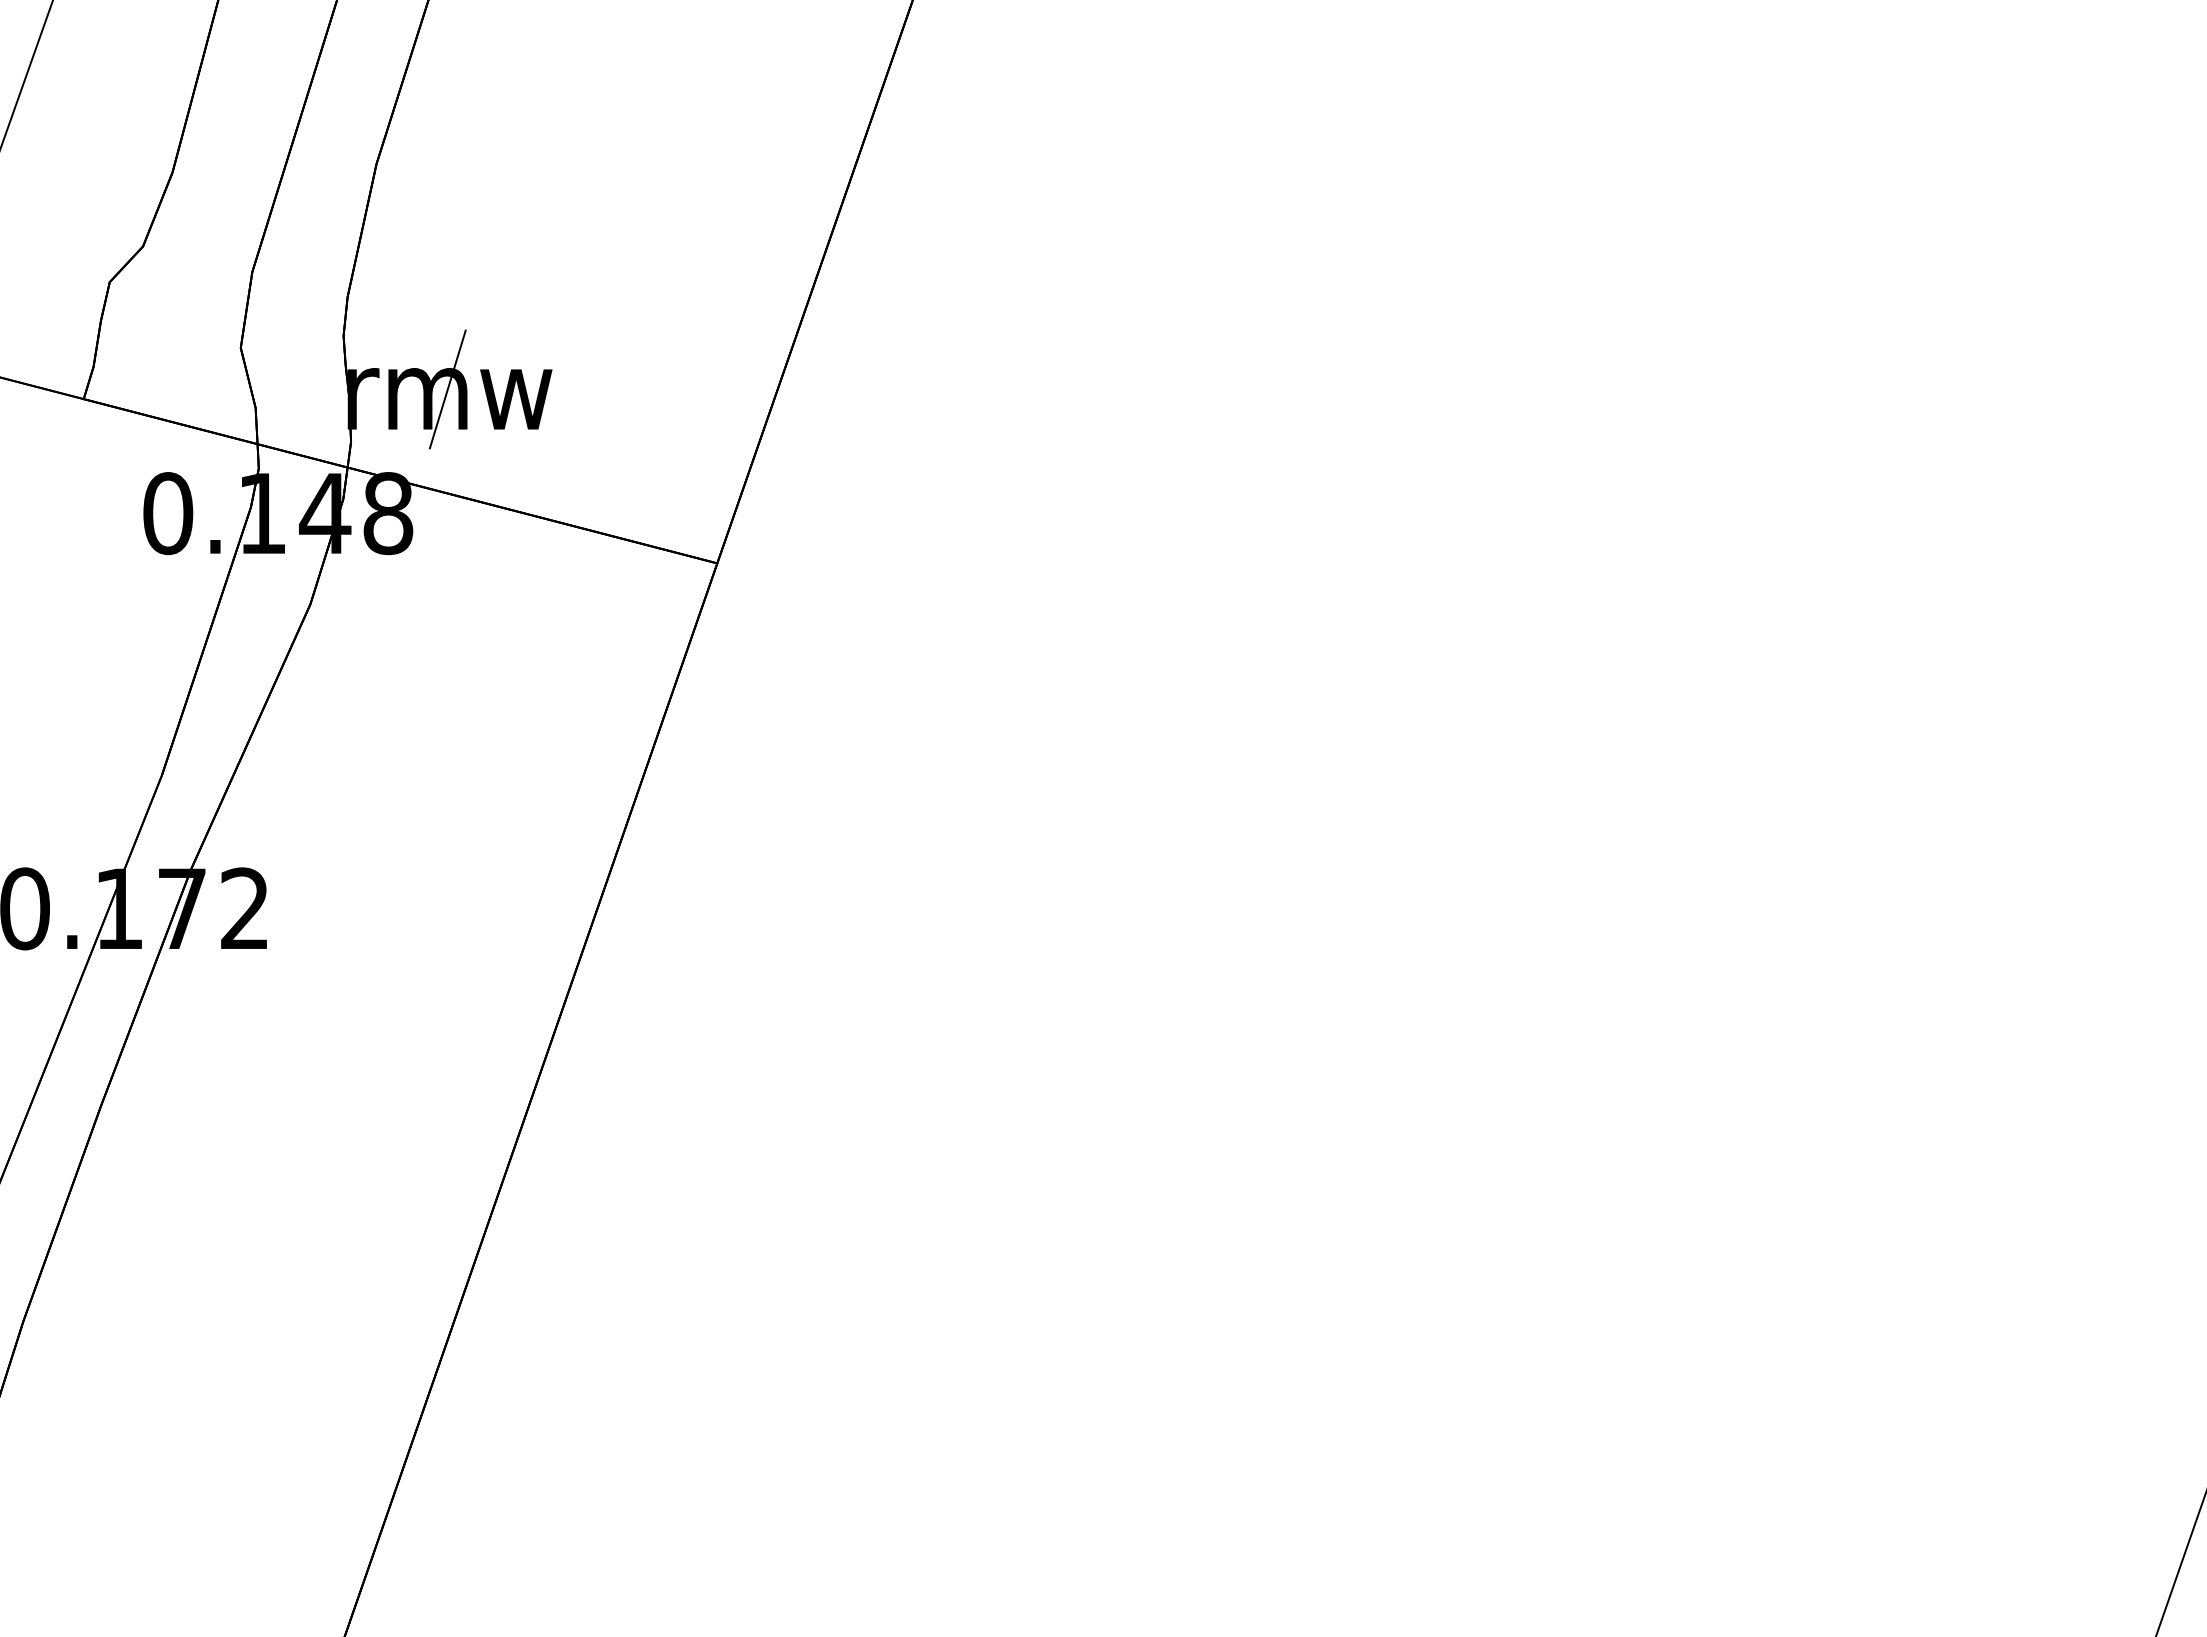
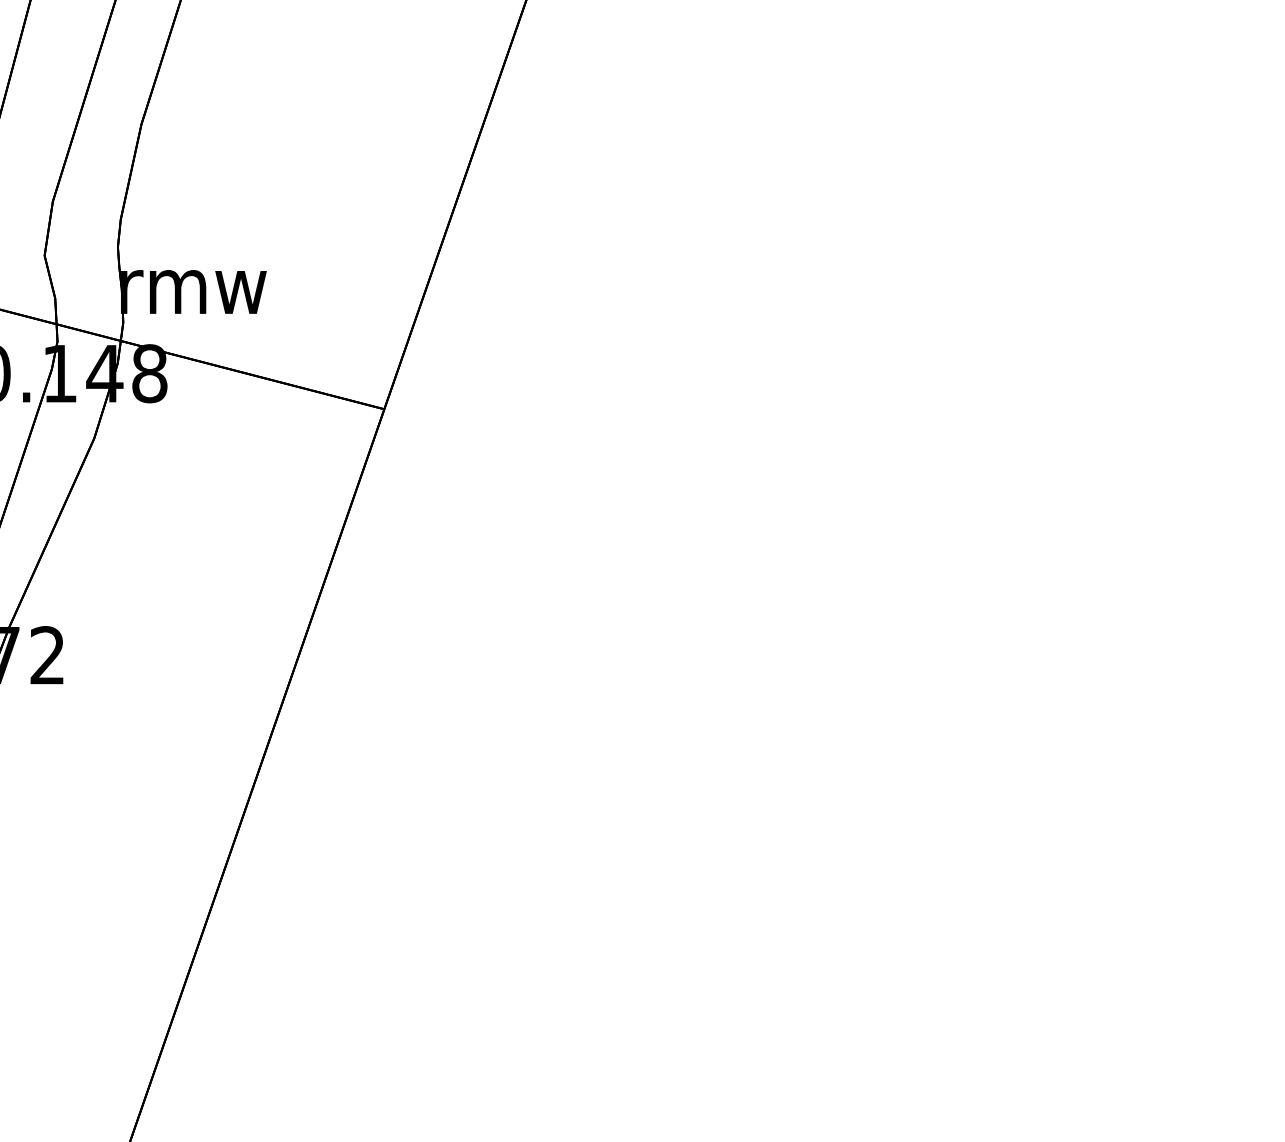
line: (447, 389) -> (192, 285), removed

